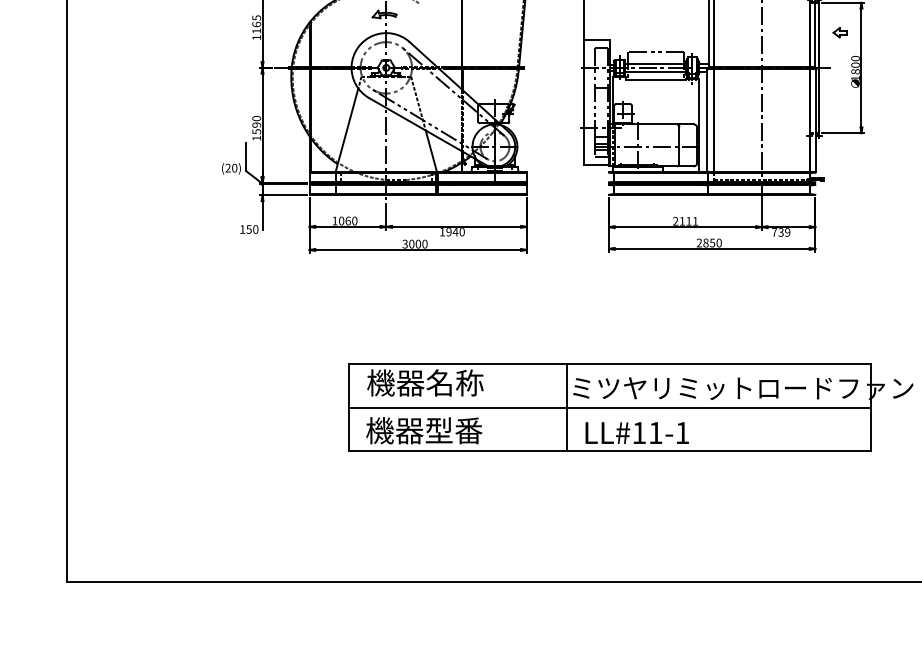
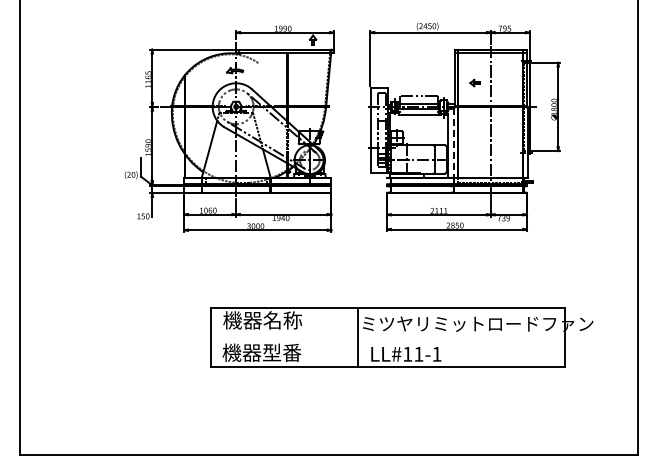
part: (839, 31) -> (474, 82), moved
line: (706, 120) -> (453, 142), solid -> dashed
line: (609, 408) -> (387, 337), removed

